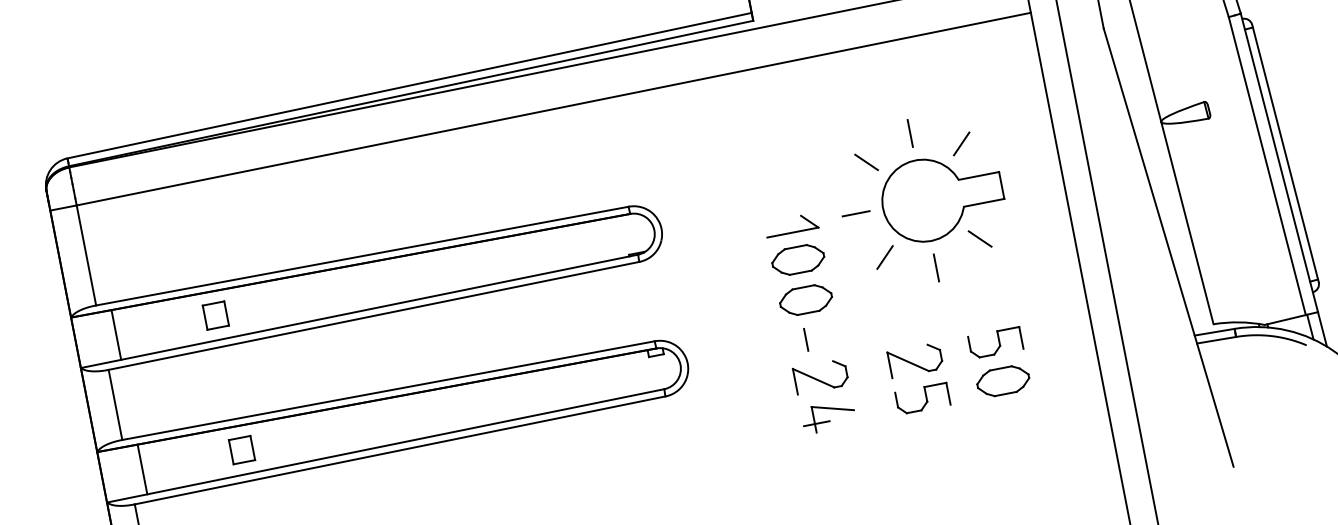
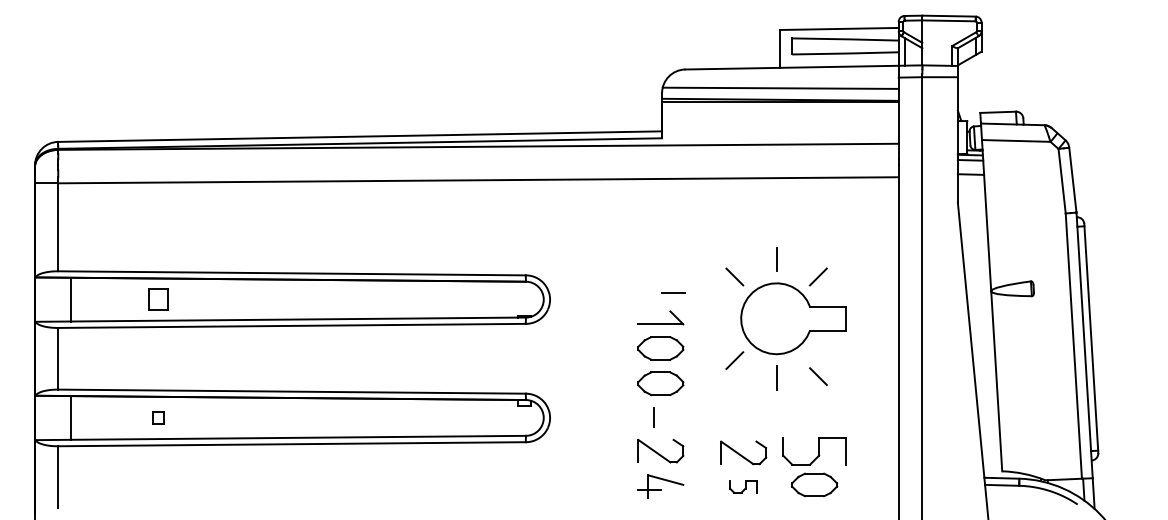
line: (856, 213) -> (673, 292), moved
line: (980, 238) -> (818, 376), moved
part: (995, 343) -> (814, 451), size x1.4
part: (922, 398) -> (743, 486), size x0.6
part: (242, 449) -> (158, 417), size x0.6

